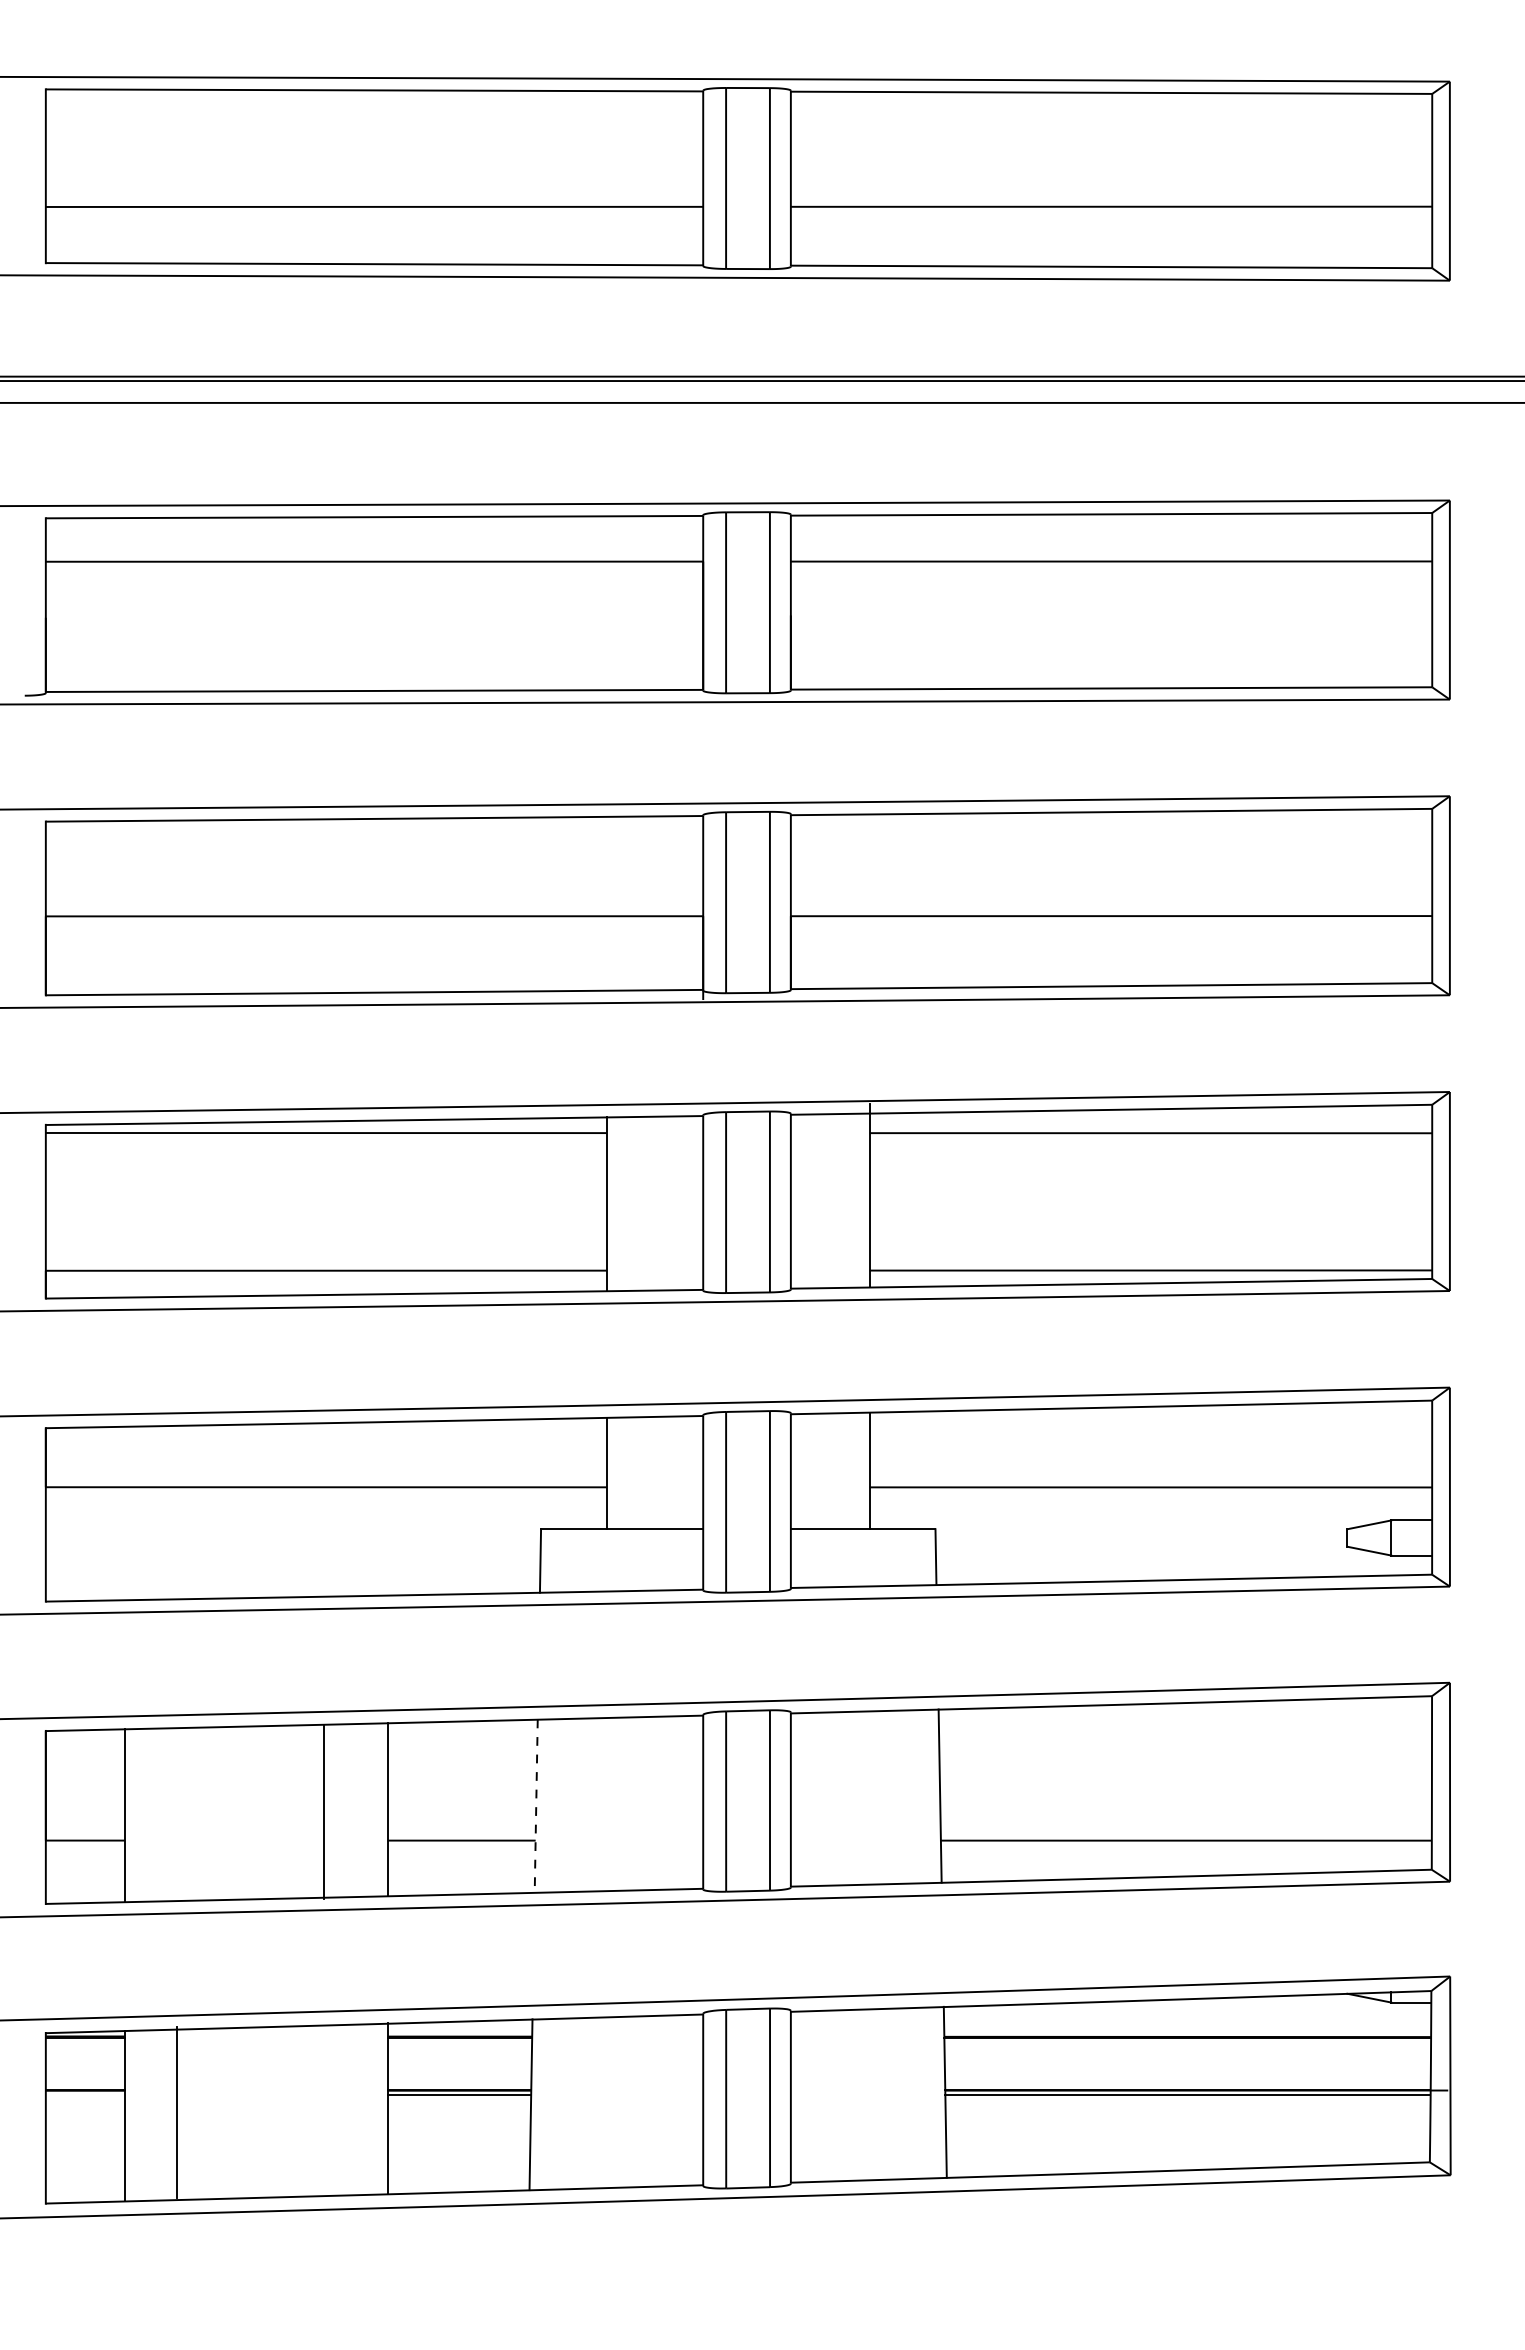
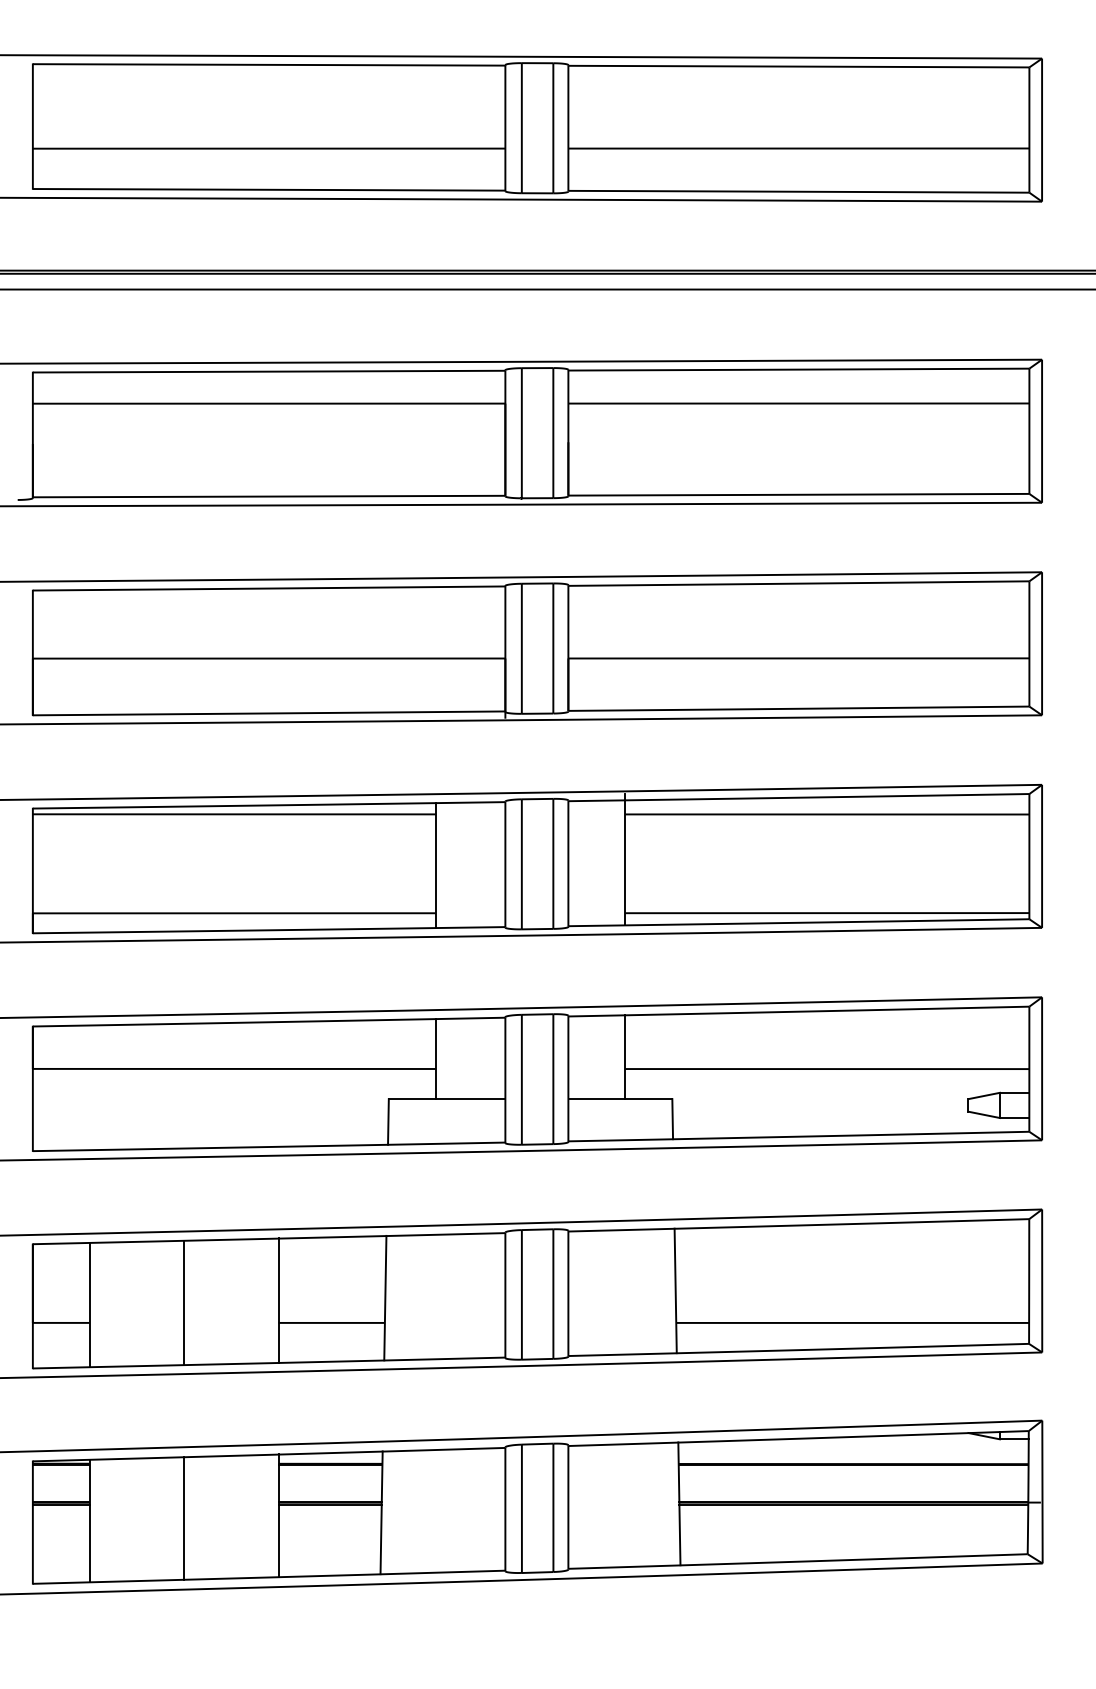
line: (536, 1806) -> (385, 1298), dashed -> solid
line: (324, 1812) -> (184, 1302), moved
line: (84, 2094) -> (60, 1505), added
line: (177, 2112) -> (184, 1518), moved

